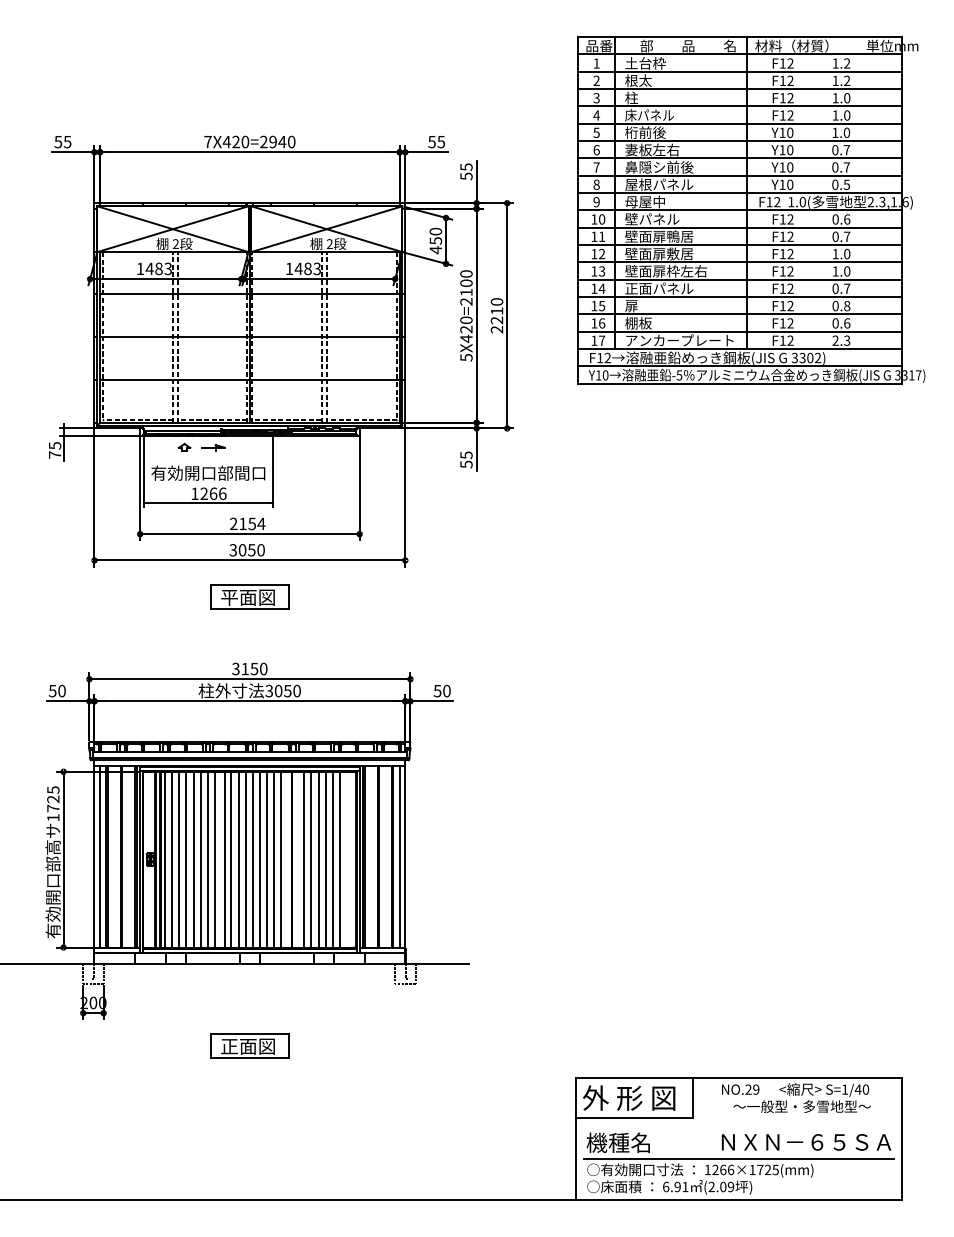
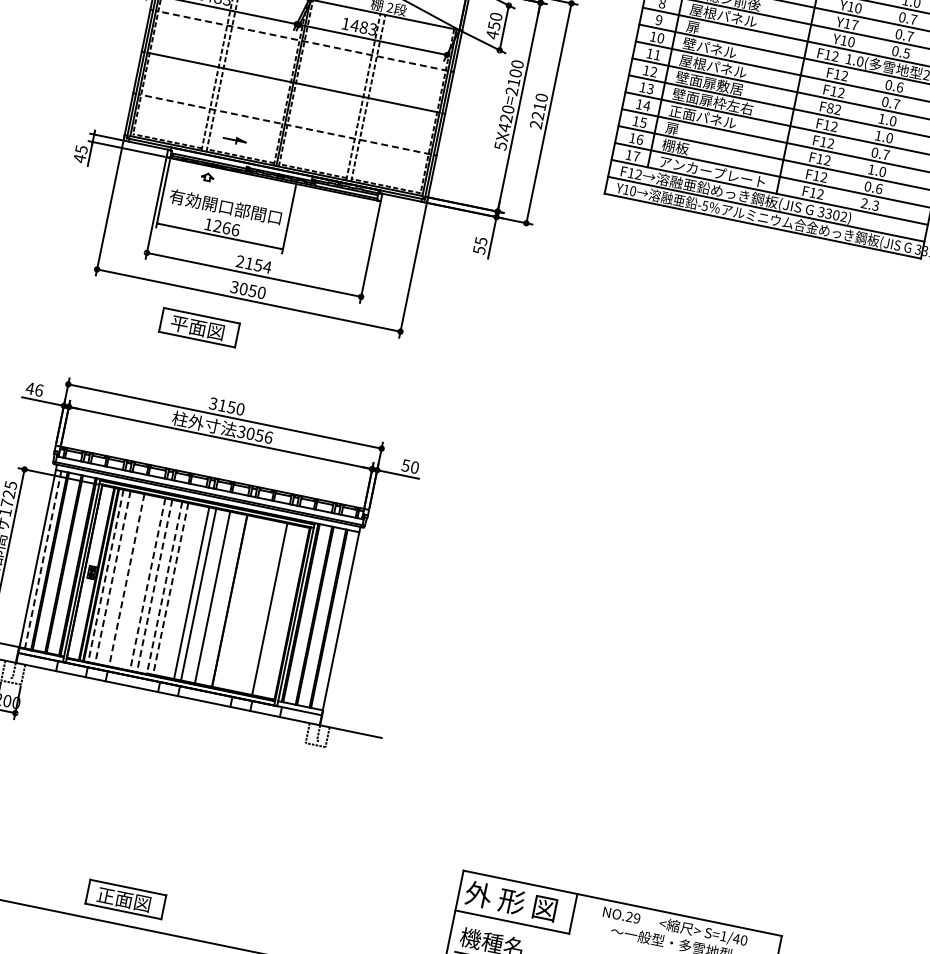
text: (790, 167) -> (855, 25), Y10 -> Y17
text: (644, 201) -> (705, 29), 母屋中 -> 扉
text: (659, 236) -> (713, 66), 壁面扉鴨居 -> 屋根パネル
text: (782, 254) -> (829, 108), F12 -> F82
line: (249, 294) -> (301, 40), solid -> dashed
text: (841, 305) -> (877, 170), 0.8 -> 1.0
line: (249, 380) -> (284, 124), solid -> dashed
part: (213, 447) -> (234, 140), moved
text: (55, 455) -> (80, 159), 75 -> 45
part: (249, 596) -> (199, 327), moved
text: (56, 690) -> (33, 388), 50 -> 46
text: (296, 690) -> (268, 436), 3050 -> 3056
line: (100, 856) -> (43, 559), solid -> dashed
line: (399, 856) -> (335, 619), removed
line: (179, 859) -> (120, 578), removed
line: (193, 859) -> (133, 581), removed
line: (200, 859) -> (140, 582), removed
line: (231, 859) -> (170, 588), solid -> dashed
line: (238, 859) -> (177, 590), removed
line: (245, 859) -> (184, 591), removed
line: (267, 859) -> (206, 595), removed
line: (281, 859) -> (219, 598), removed
line: (304, 859) -> (242, 603), removed
line: (311, 859) -> (249, 604), removed
line: (318, 859) -> (255, 606), removed
line: (325, 859) -> (262, 607), removed
line: (339, 859) -> (276, 610), removed
line: (165, 860) -> (106, 576), solid -> dashed
line: (172, 860) -> (113, 577), solid -> dashed
line: (186, 860) -> (126, 580), solid -> dashed
line: (207, 860) -> (147, 584), solid -> dashed
line: (214, 860) -> (154, 586), solid -> dashed
line: (225, 860) -> (164, 588), solid -> dashed
part: (249, 1045) -> (125, 898), moved

